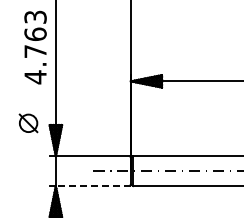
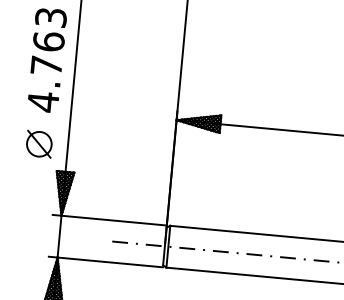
part: (28, 123) -> (39, 144), moved
line: (92, 186) -> (109, 262), dashed -> solid

